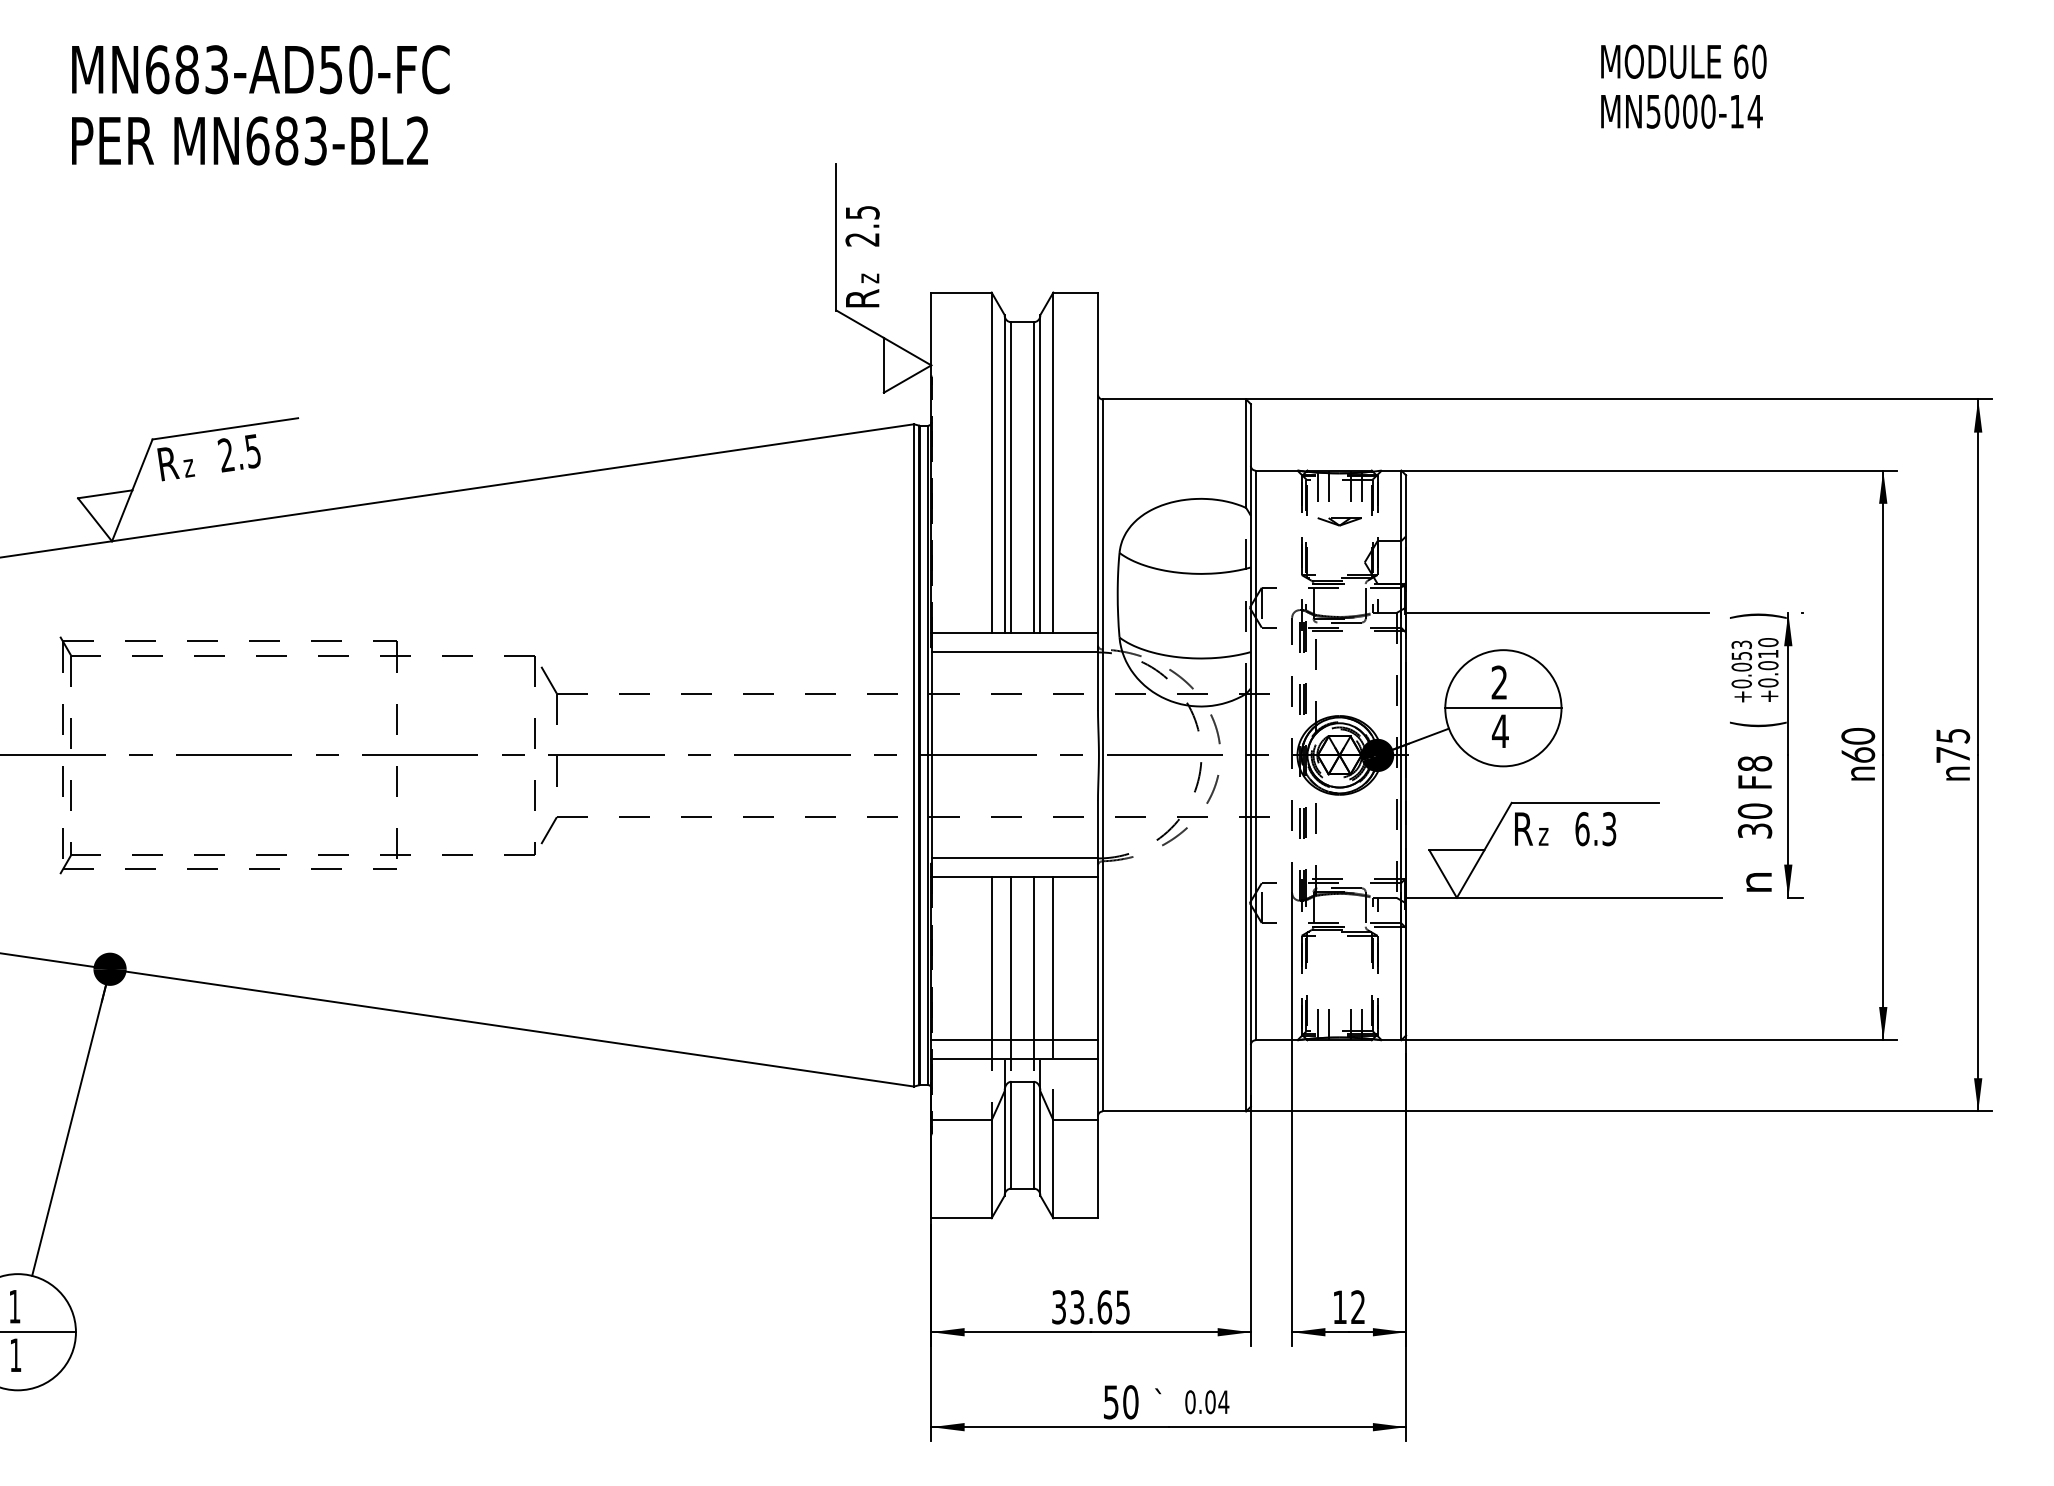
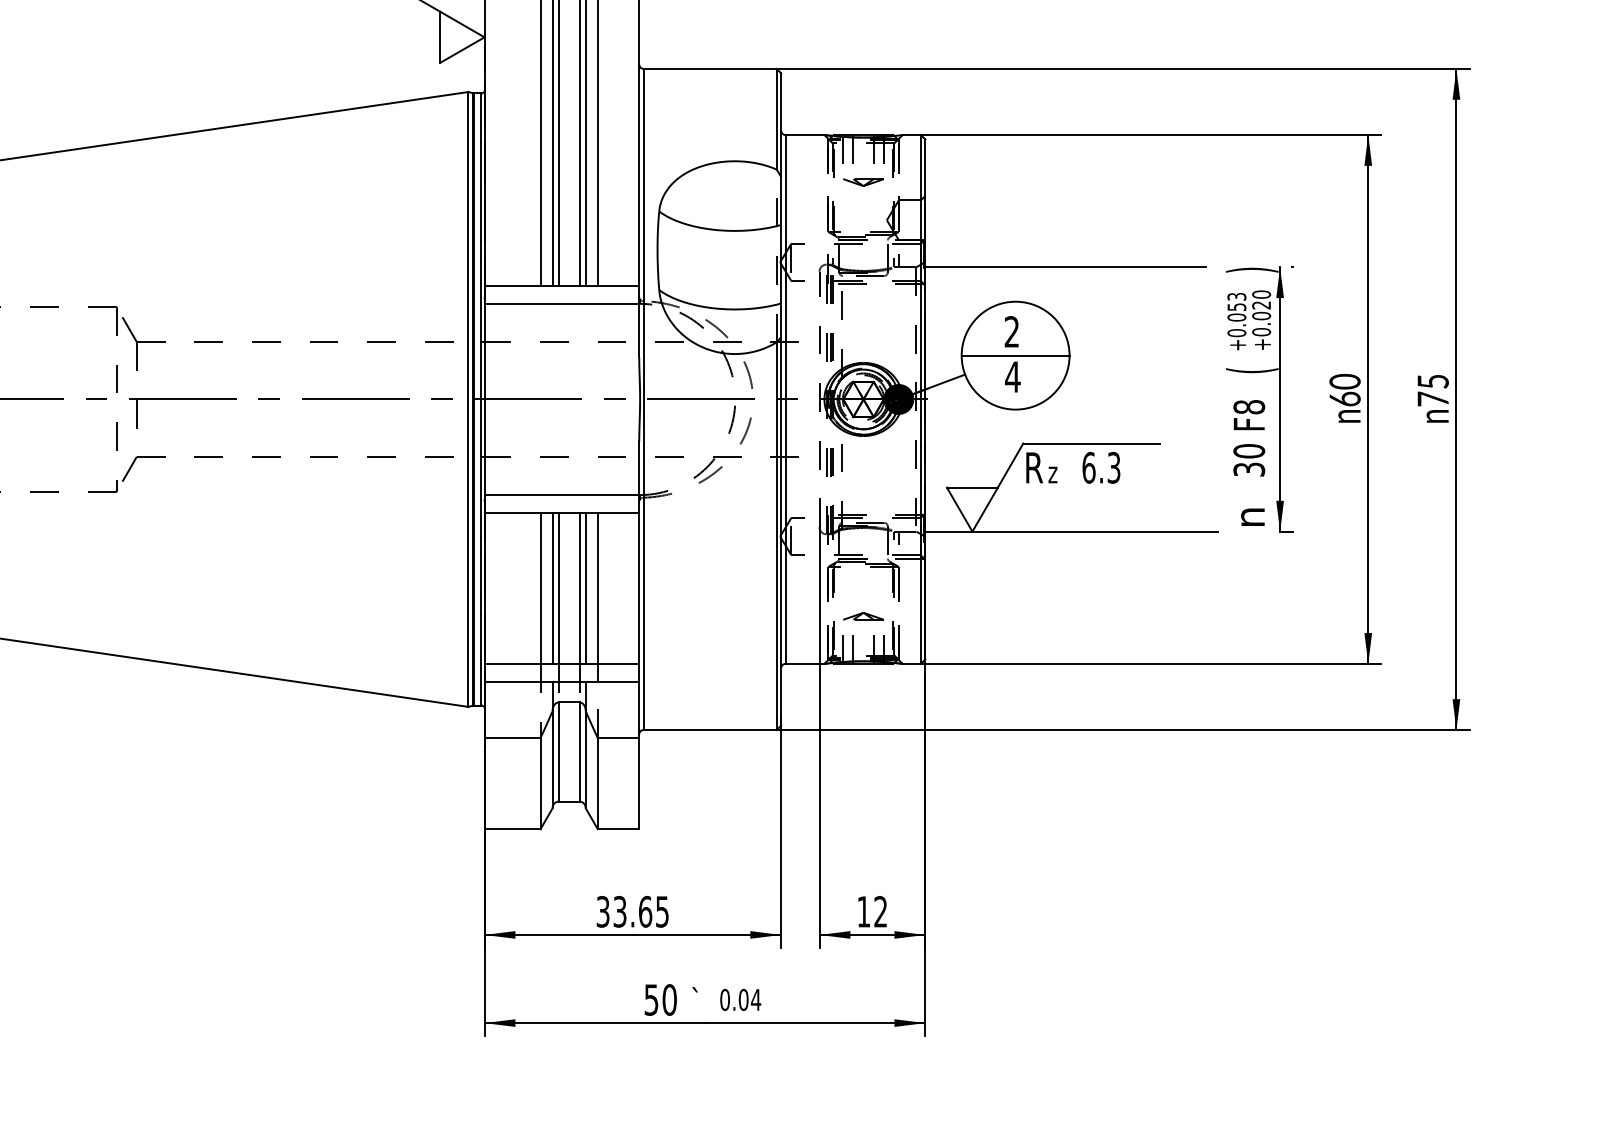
text: (1768, 654) -> (1261, 305), +0.010 -> +0.020
line: (1004, 958) -> (552, 587), added
line: (1040, 958) -> (585, 587), added
part: (1339, 988) -> (863, 615), added

